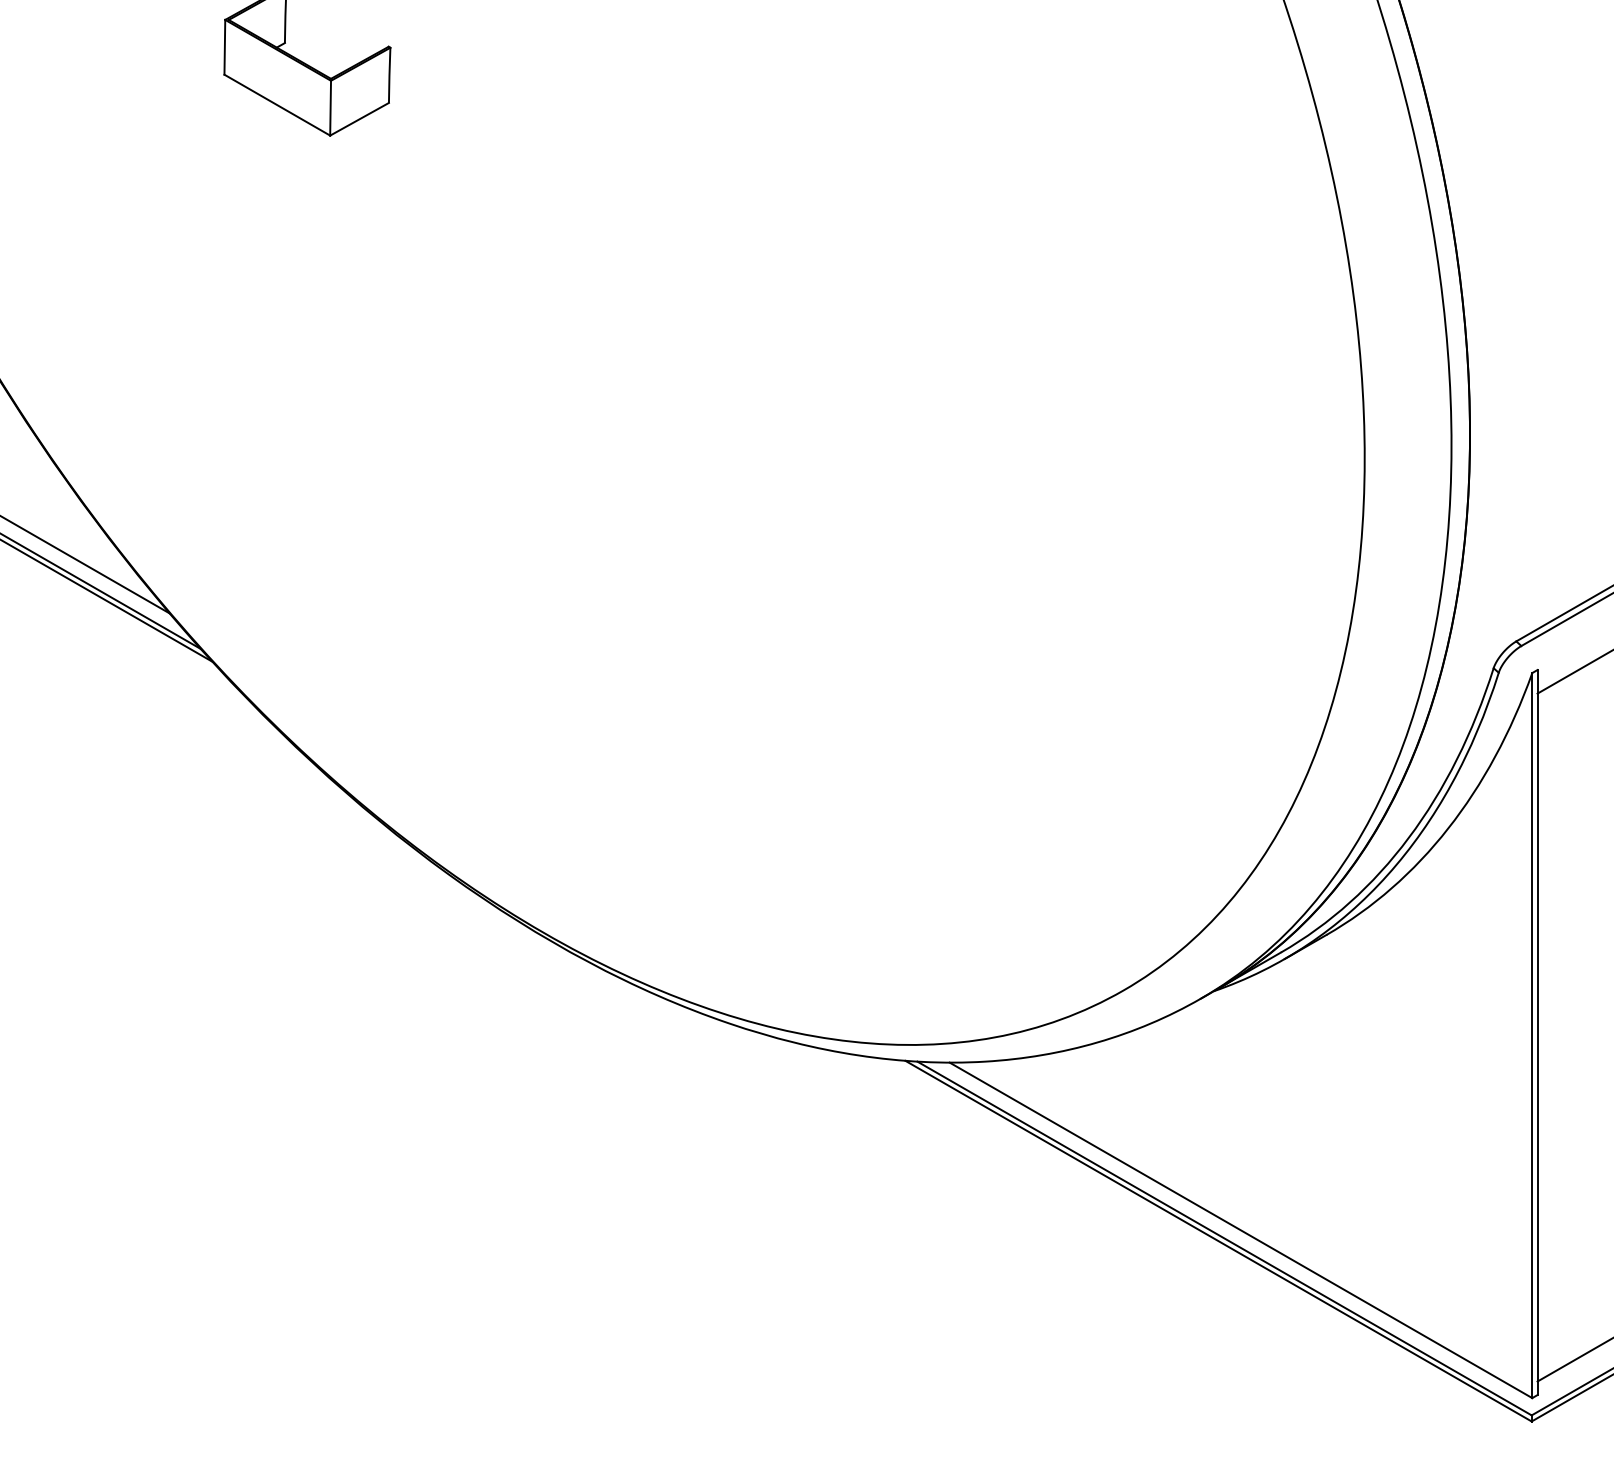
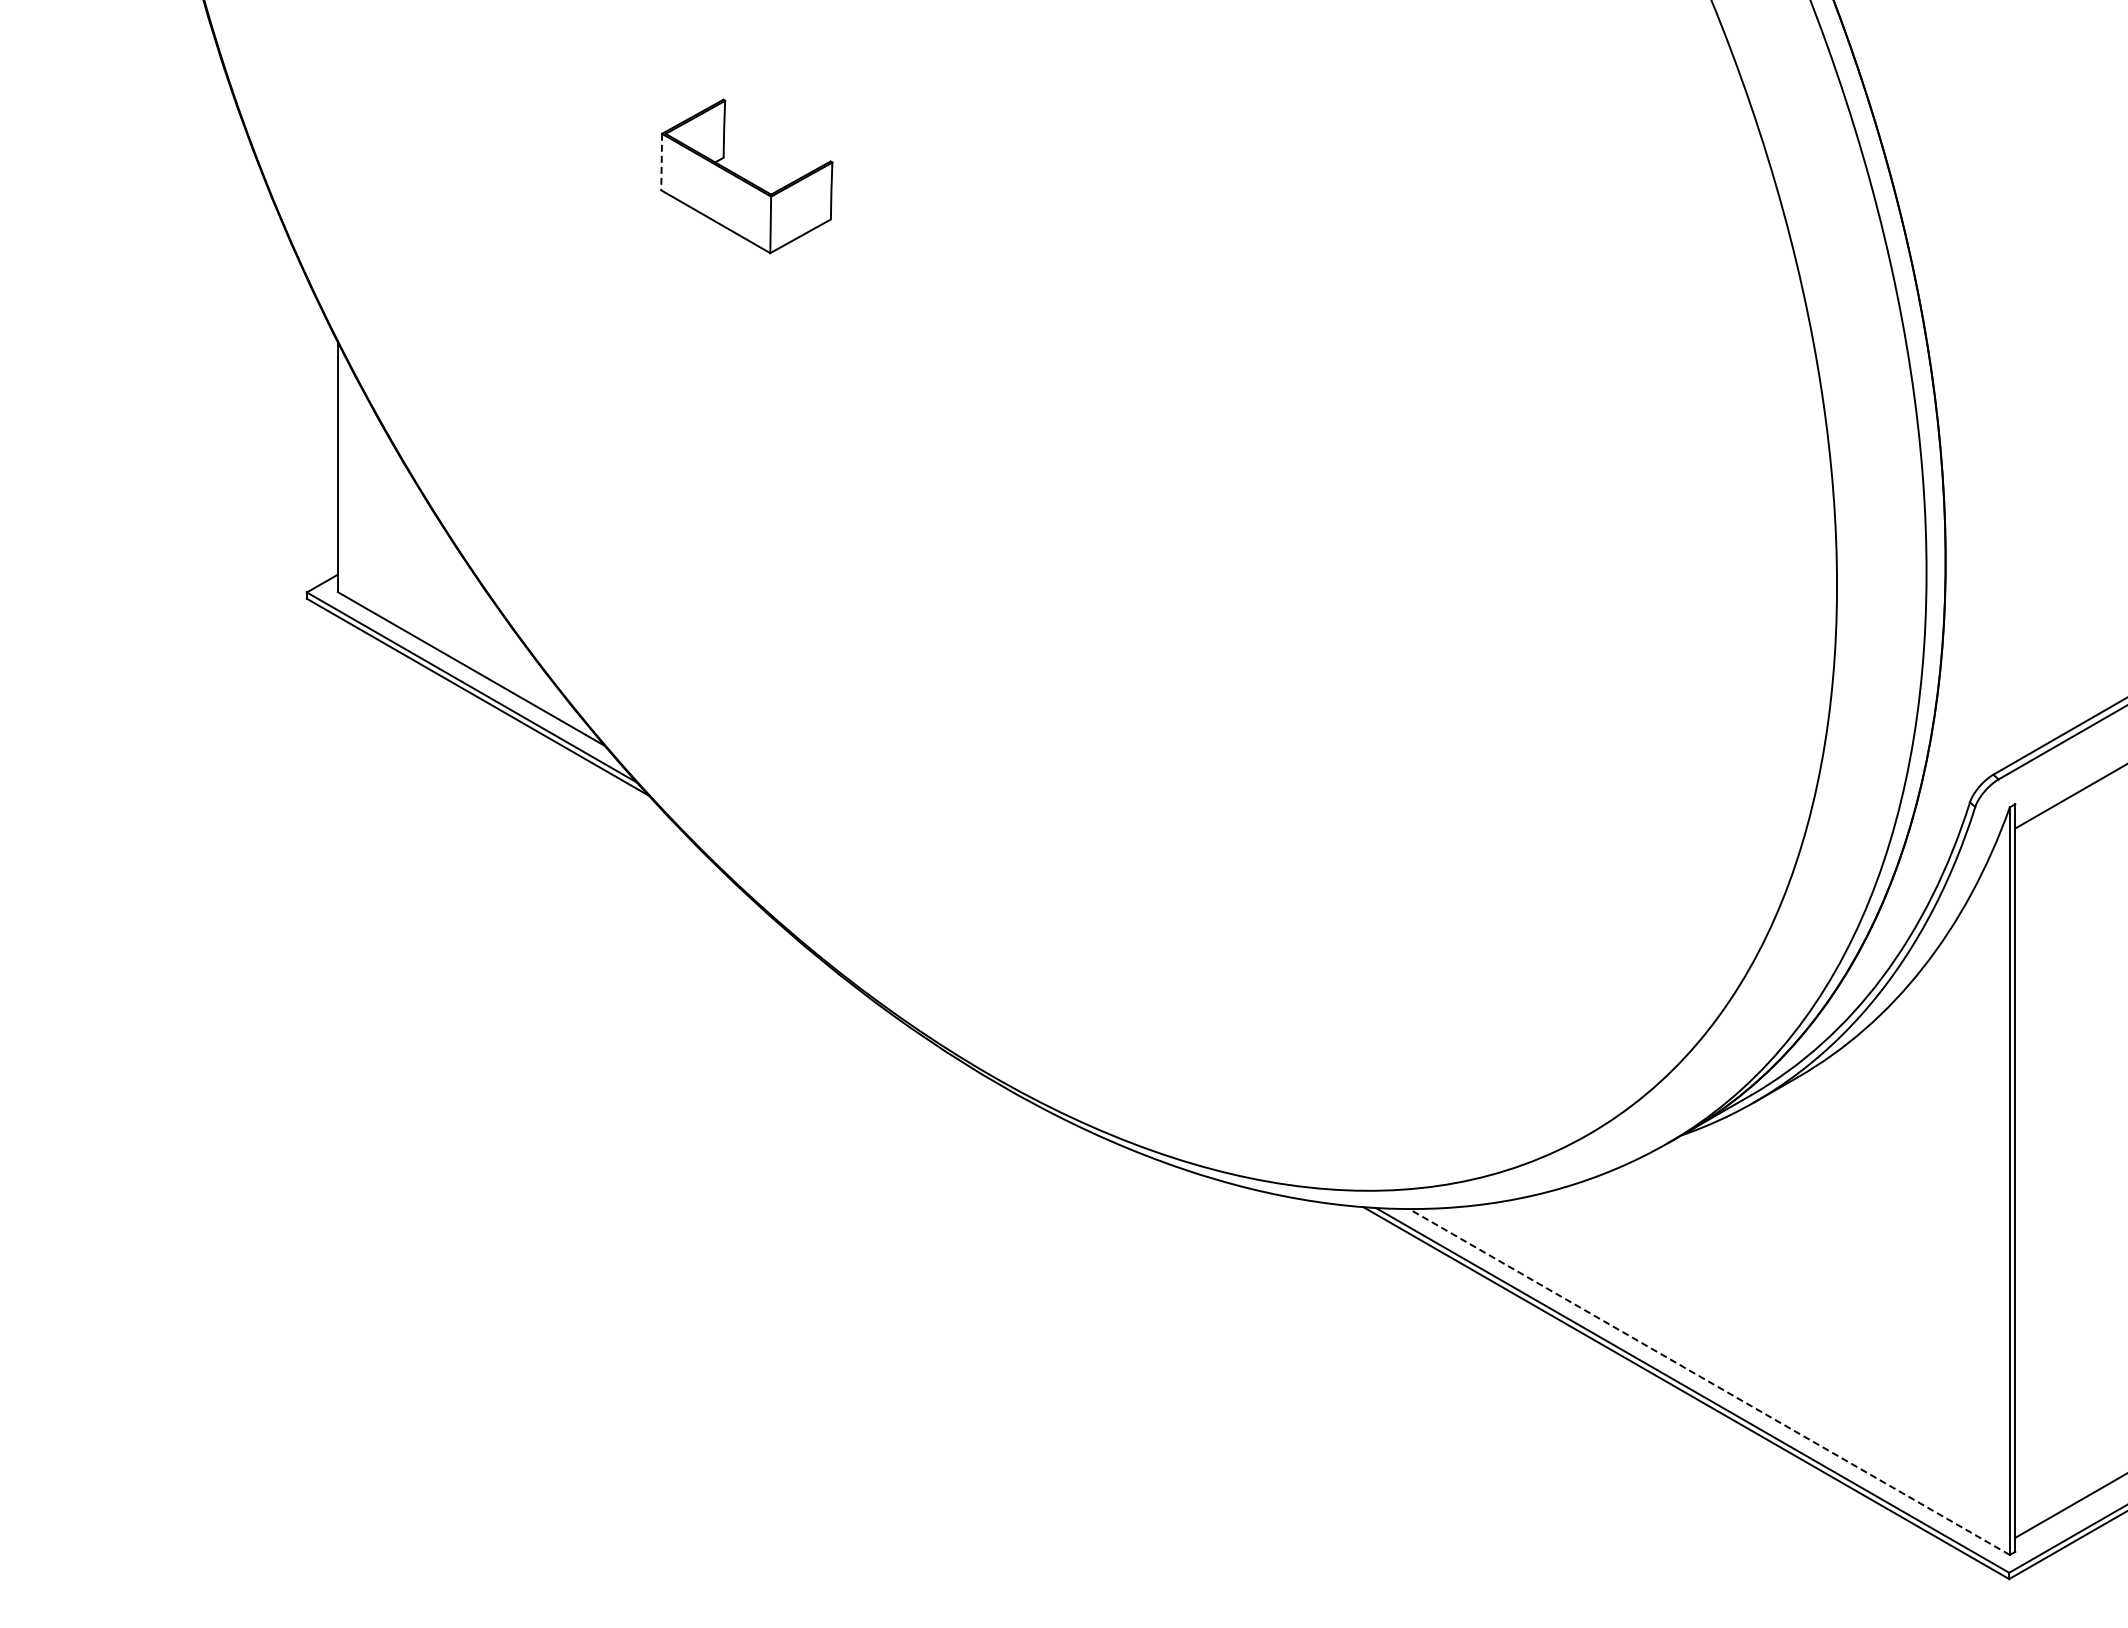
line: (224, 47) -> (661, 162), solid -> dashed
line: (1241, 1230) -> (1709, 1382), solid -> dashed

